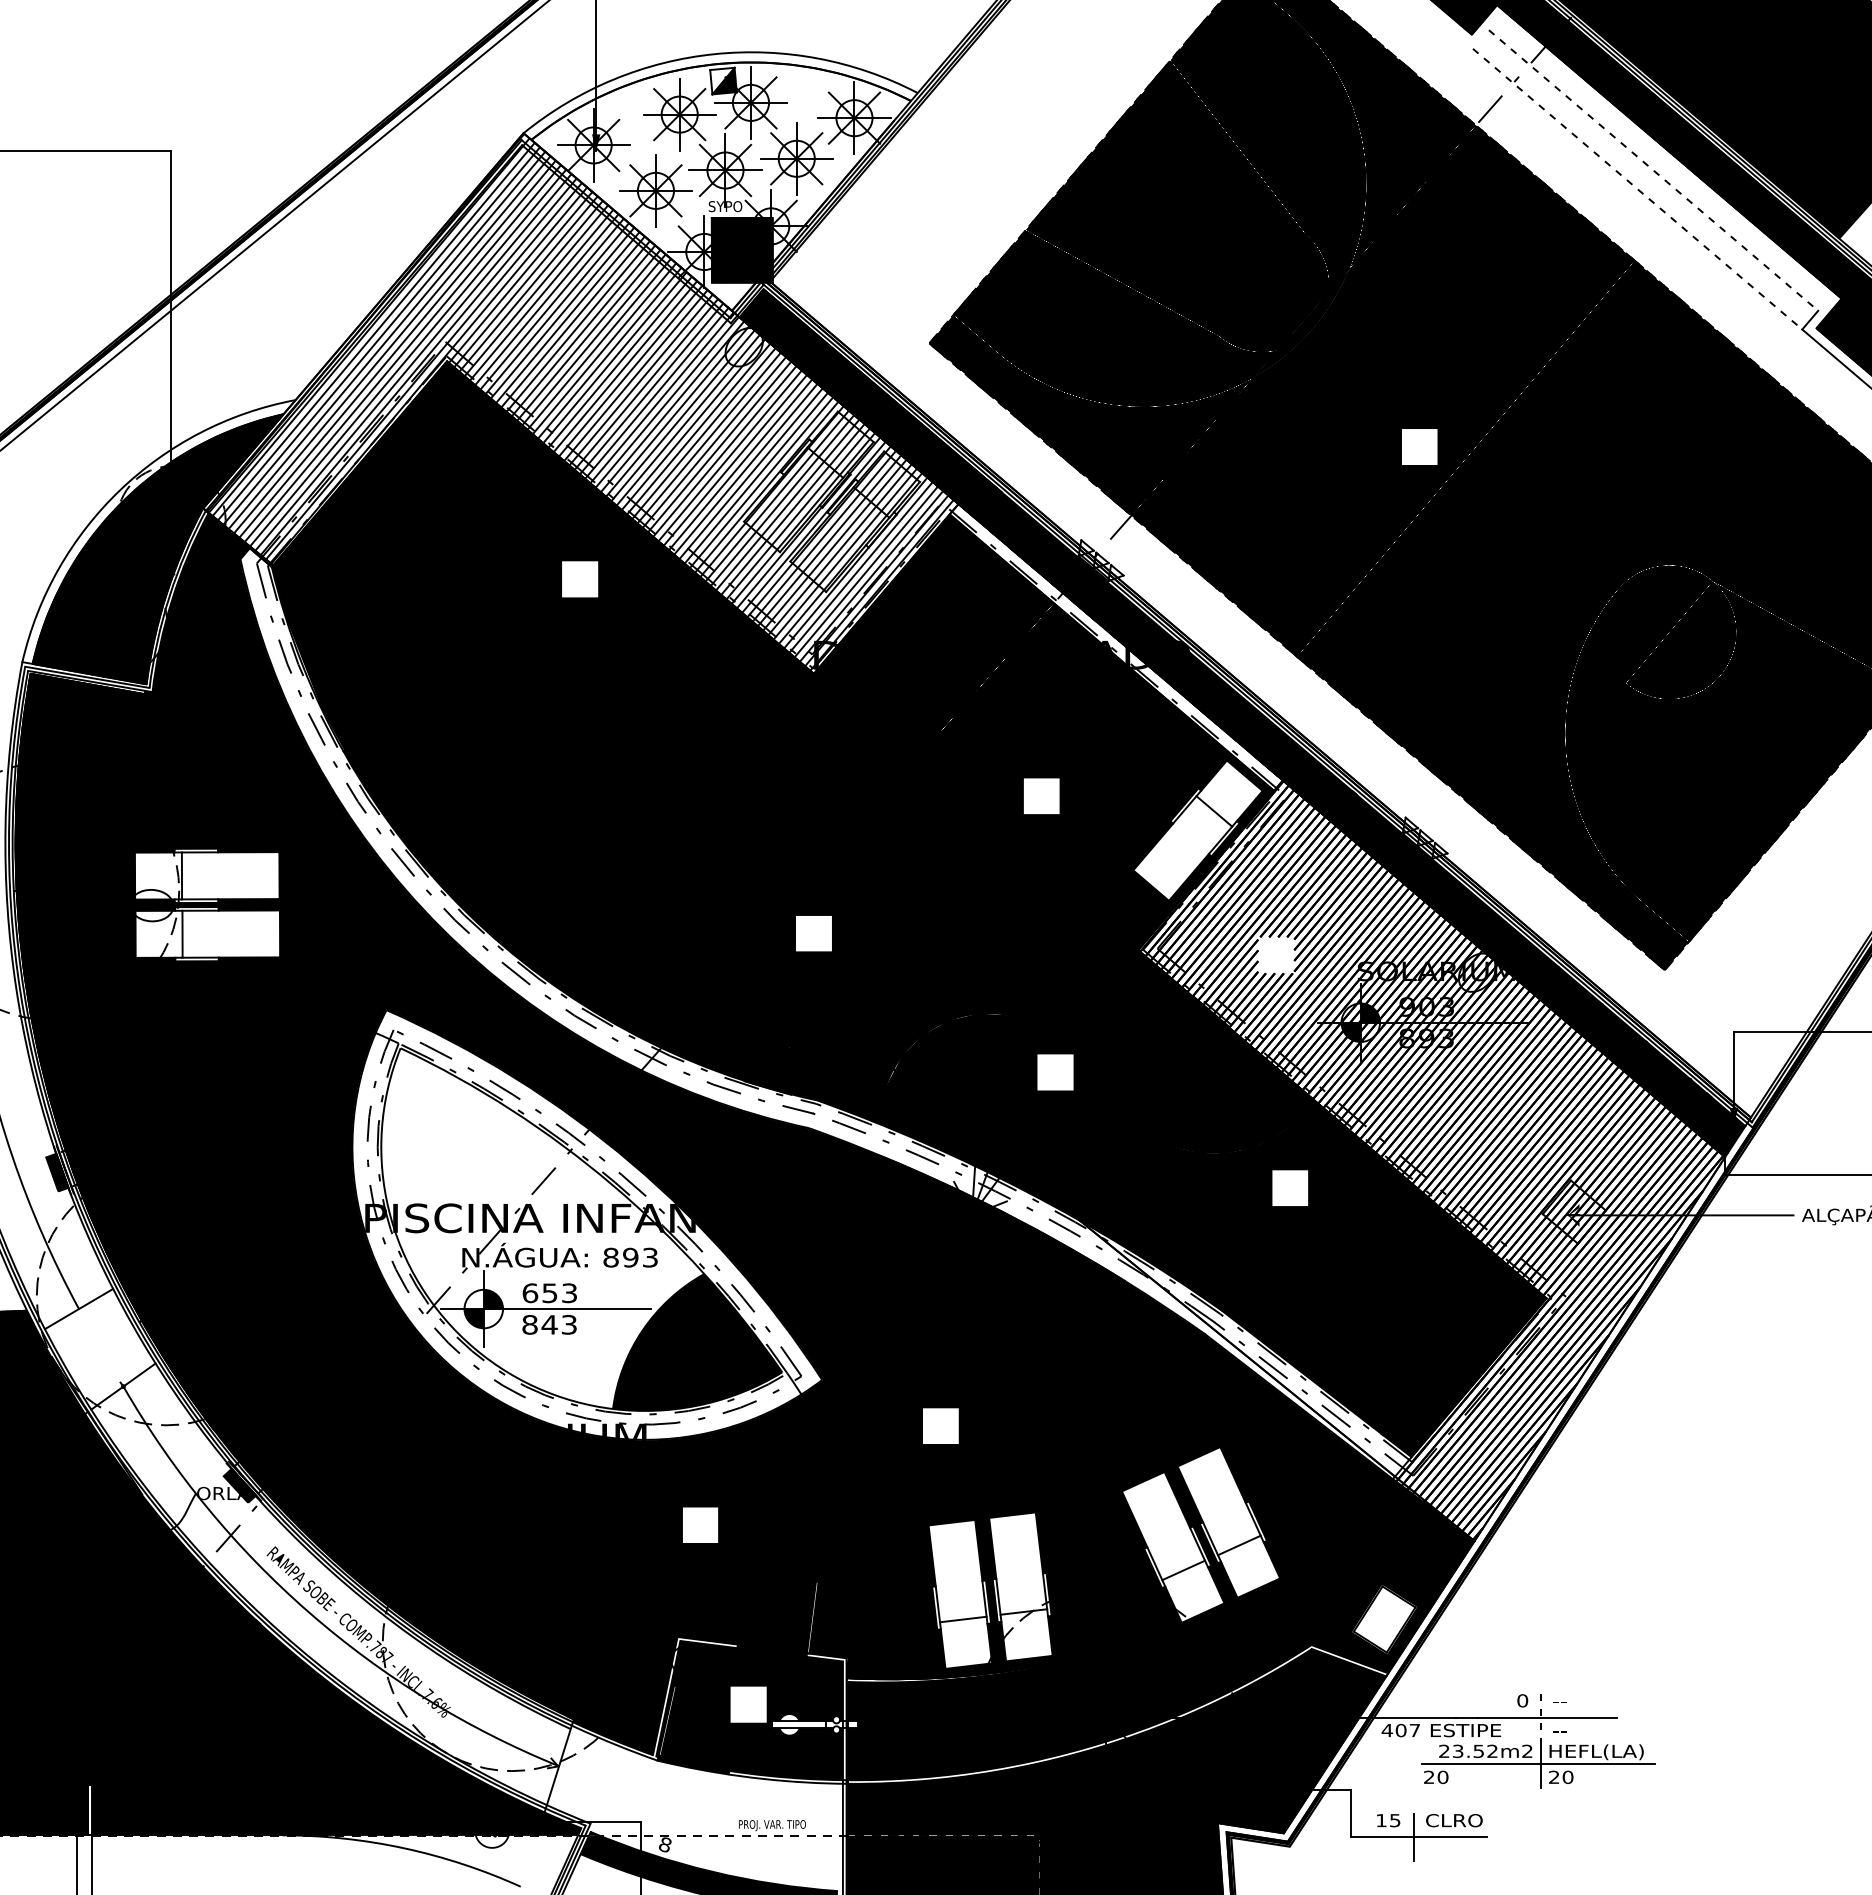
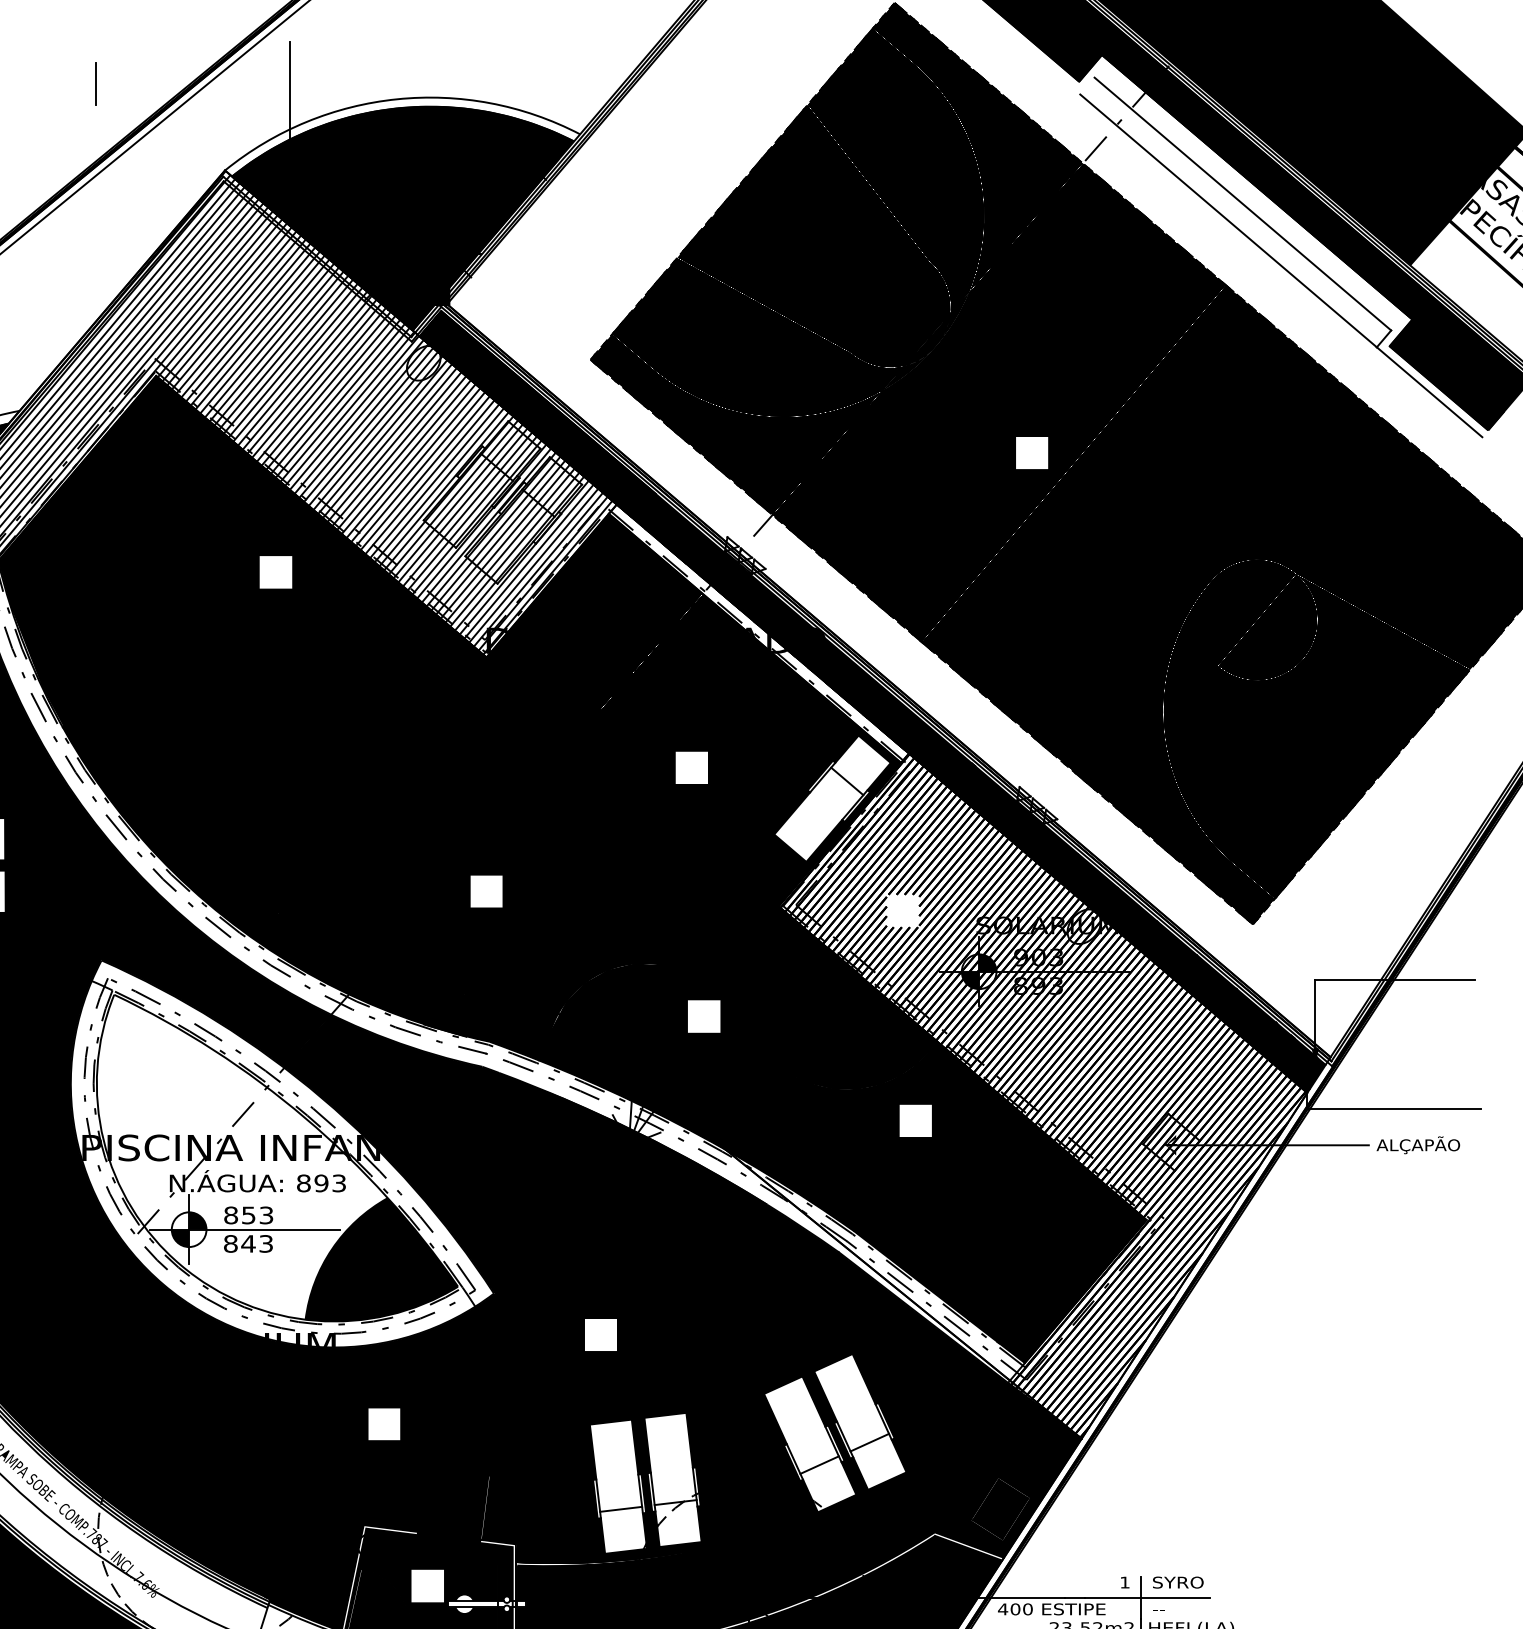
line: (380, 36) -> (96, 83), added
line: (1653, 170) -> (1242, 204), dashed -> solid
fill: (721, 186) -> (403, 218), added
line: (1638, 189) -> (1229, 221), dashed -> solid
text: (530, 1293) -> (231, 1215), 653 -> 853
fill: (1384, 1619) -> (1000, 1509), added
text: (1522, 1700) -> (1124, 1582), 0 -> 1
text: (1581, 1700) -> (1177, 1582), -- -> SYRO
line: (1540, 1718) -> (1141, 1598), dashed -> solid
text: (1414, 1730) -> (1027, 1609), 407 -> 400

